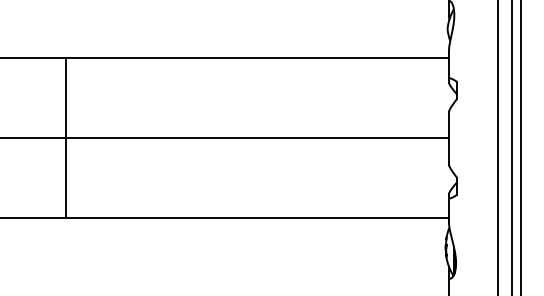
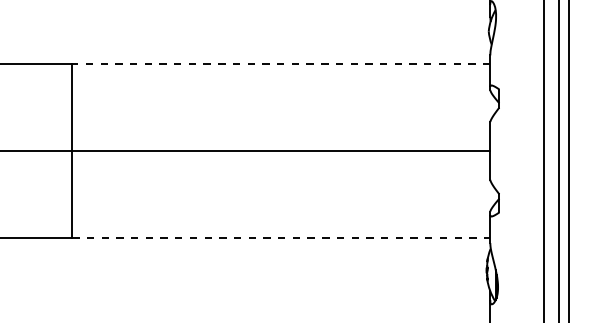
line: (256, 58) -> (280, 63), solid -> dashed
line: (257, 218) -> (281, 238), solid -> dashed

